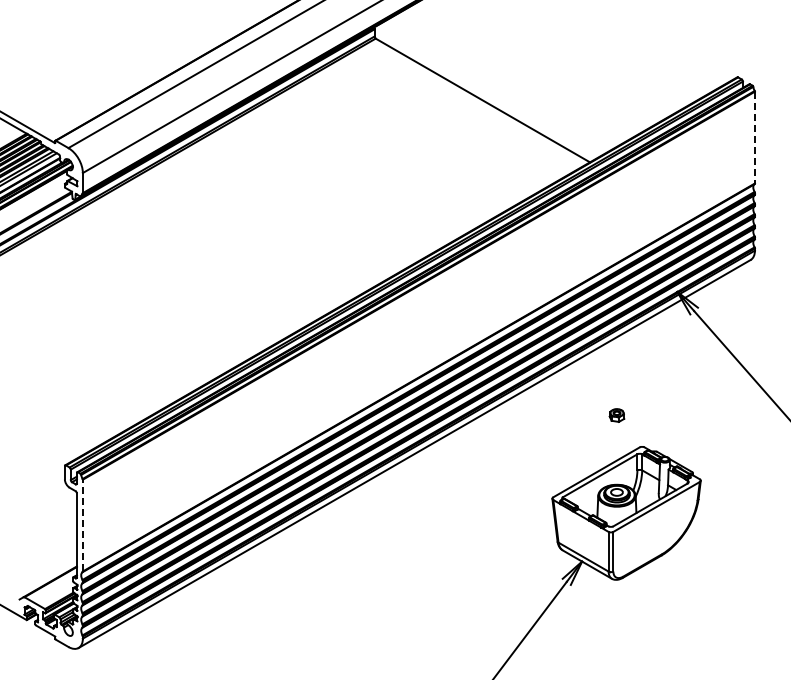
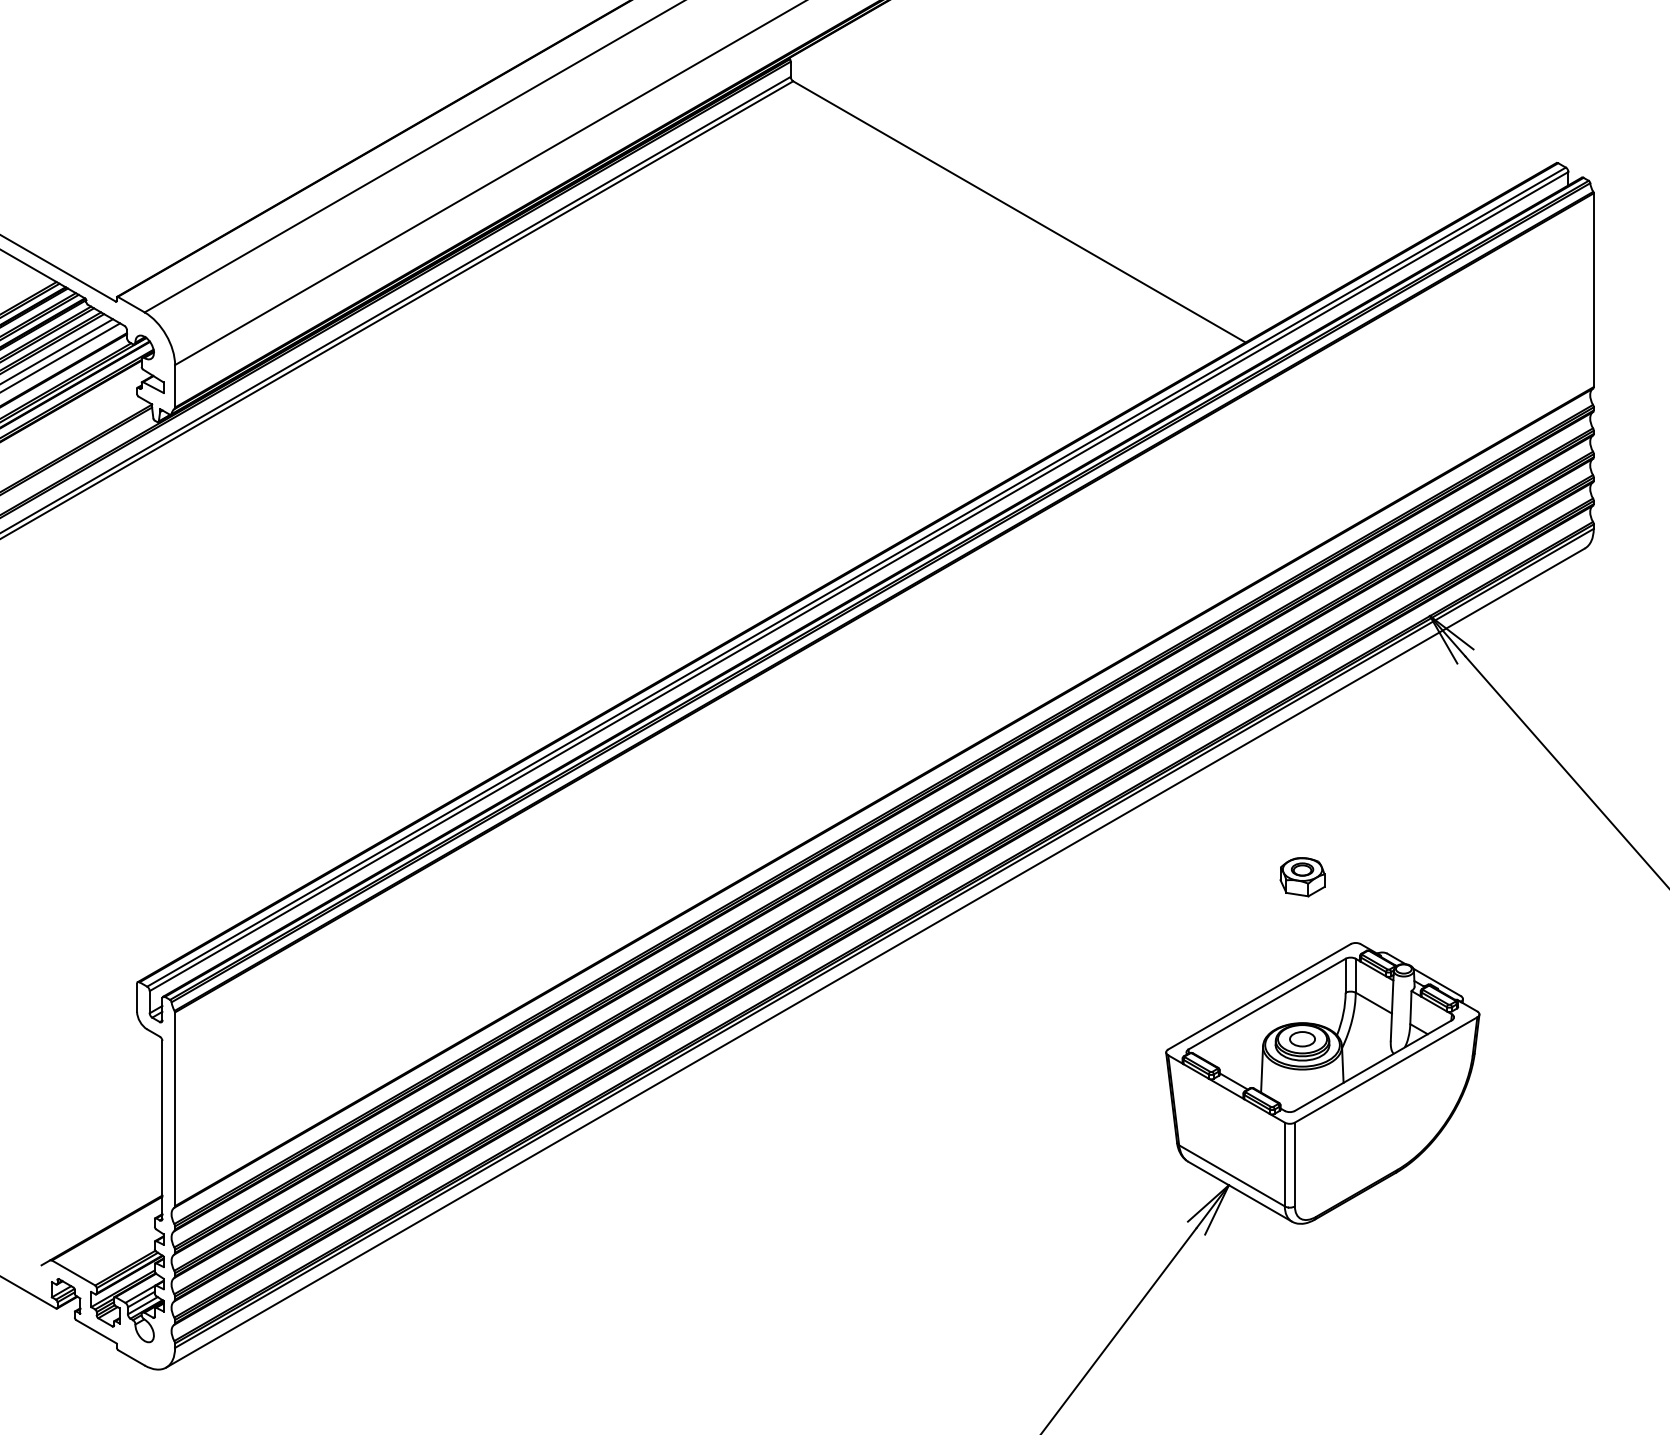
line: (754, 137) -> (1592, 290), dashed -> solid
part: (616, 415) -> (1301, 876), size x1.43
line: (82, 525) -> (174, 1109), dashed -> solid

